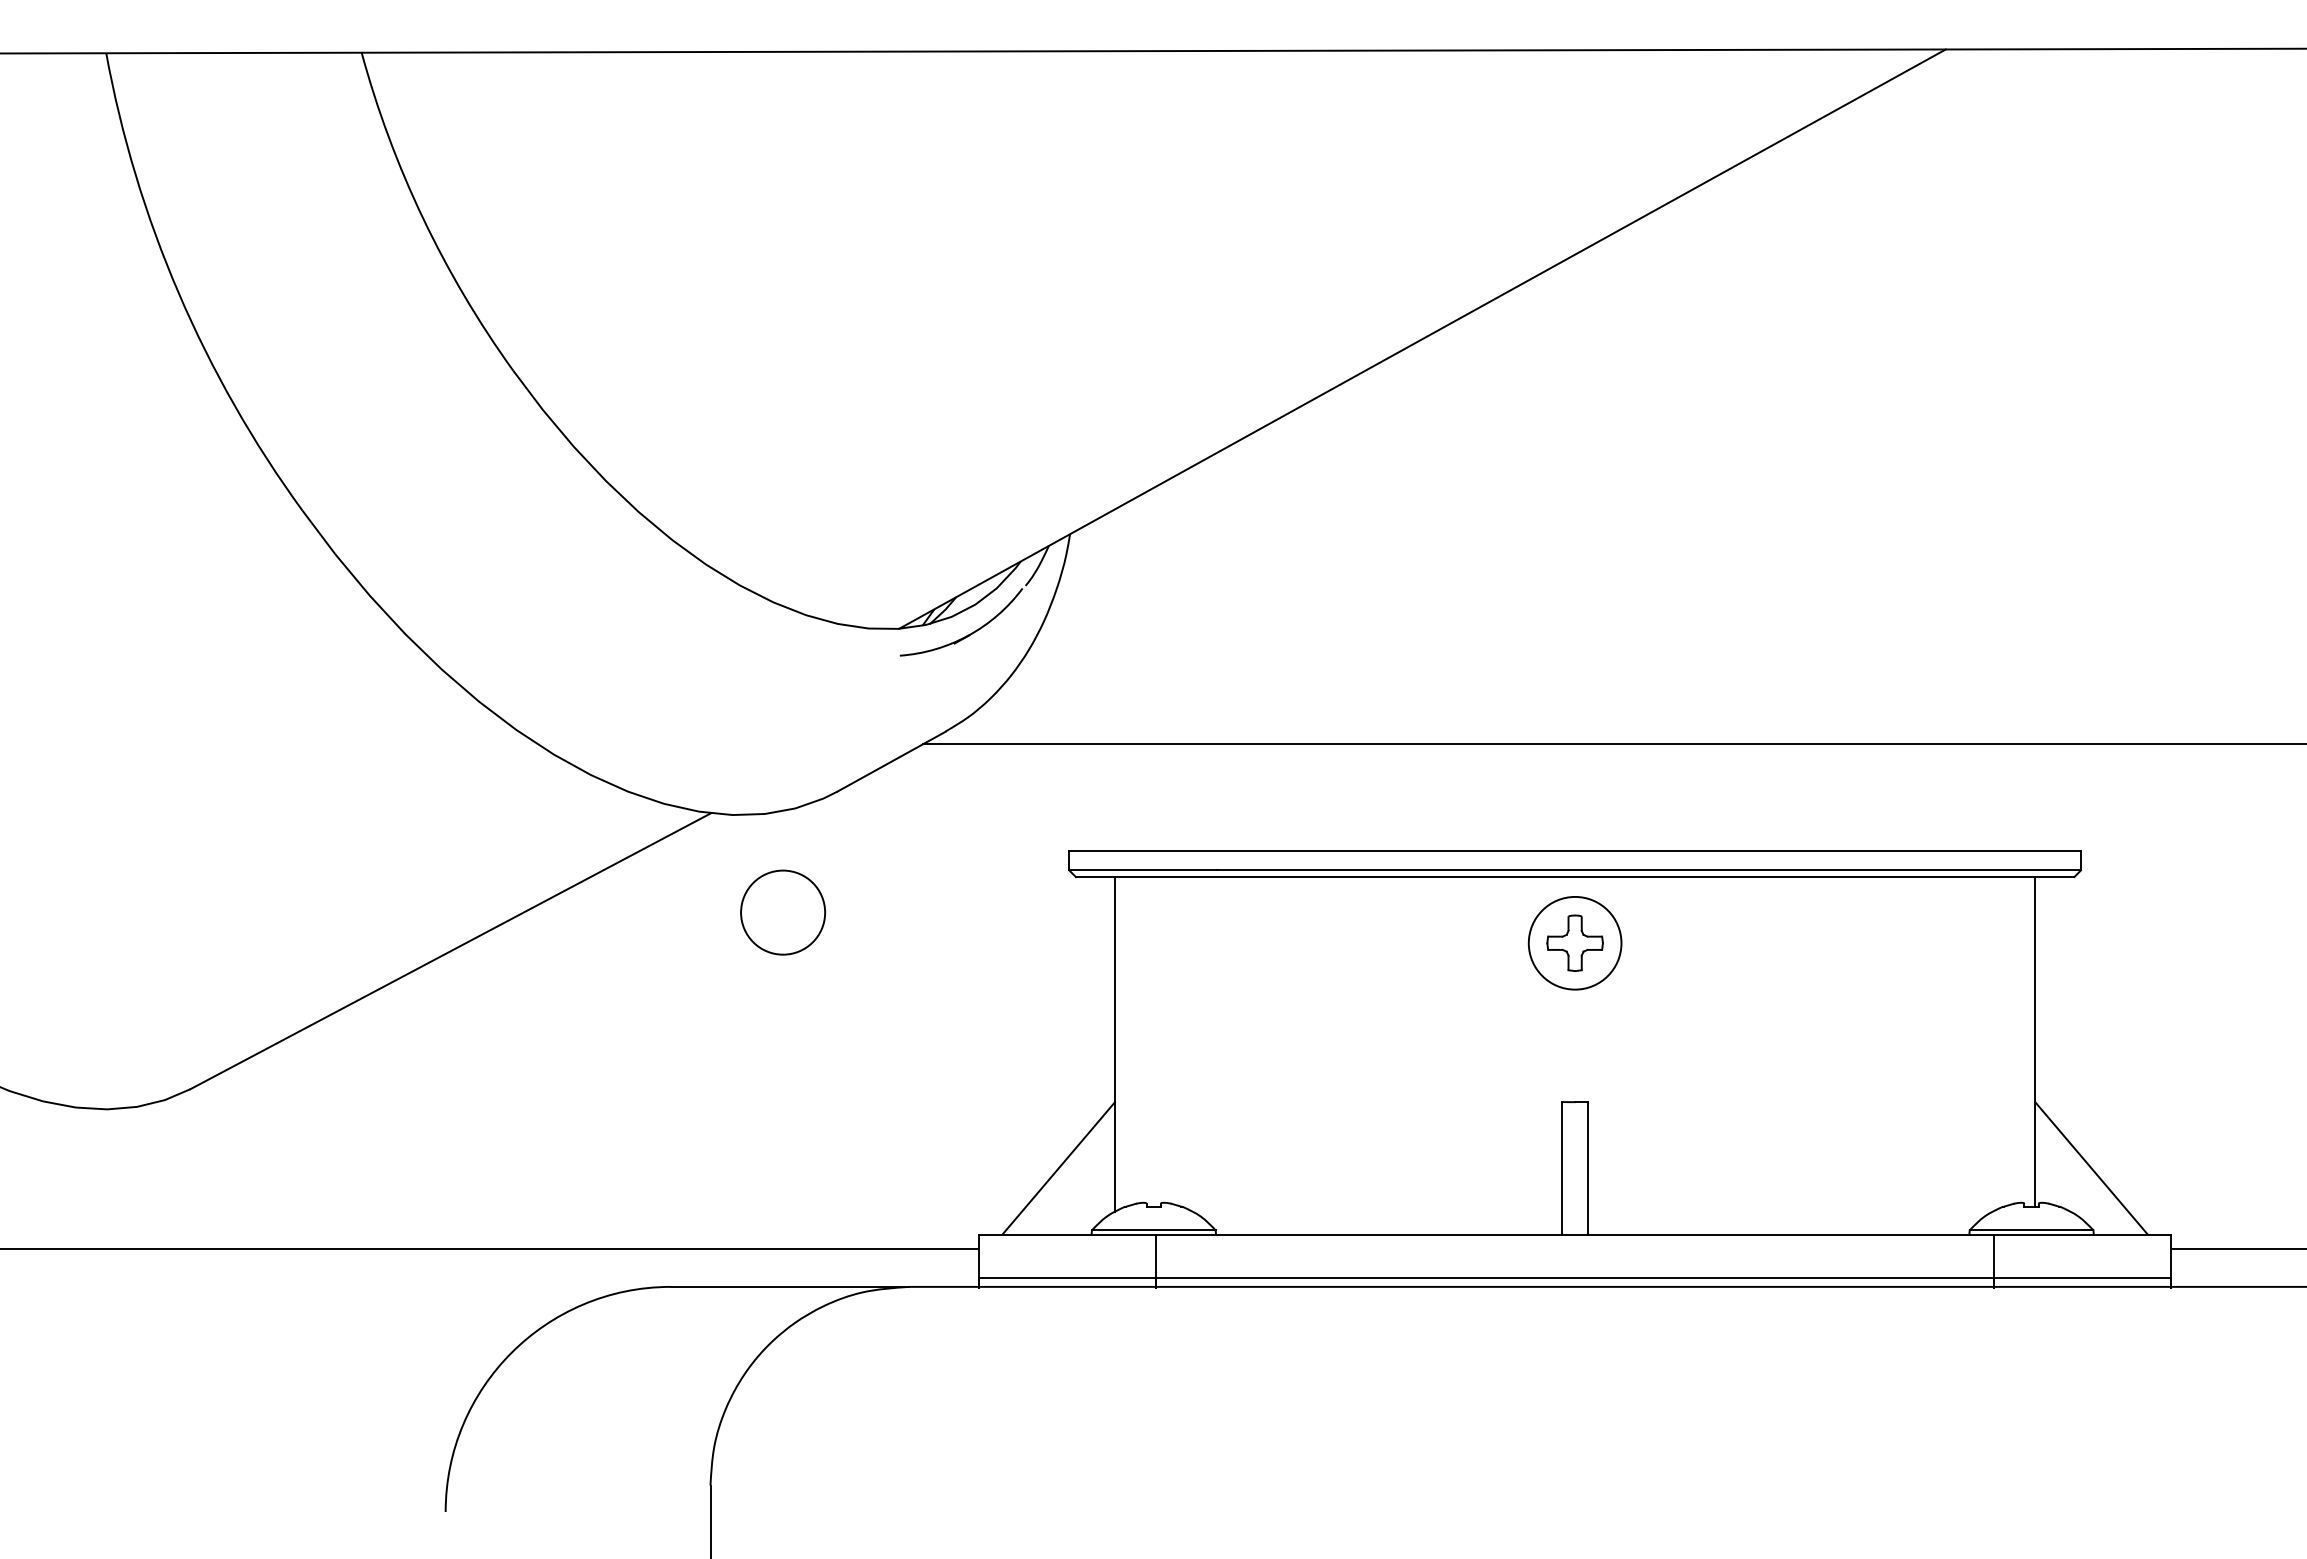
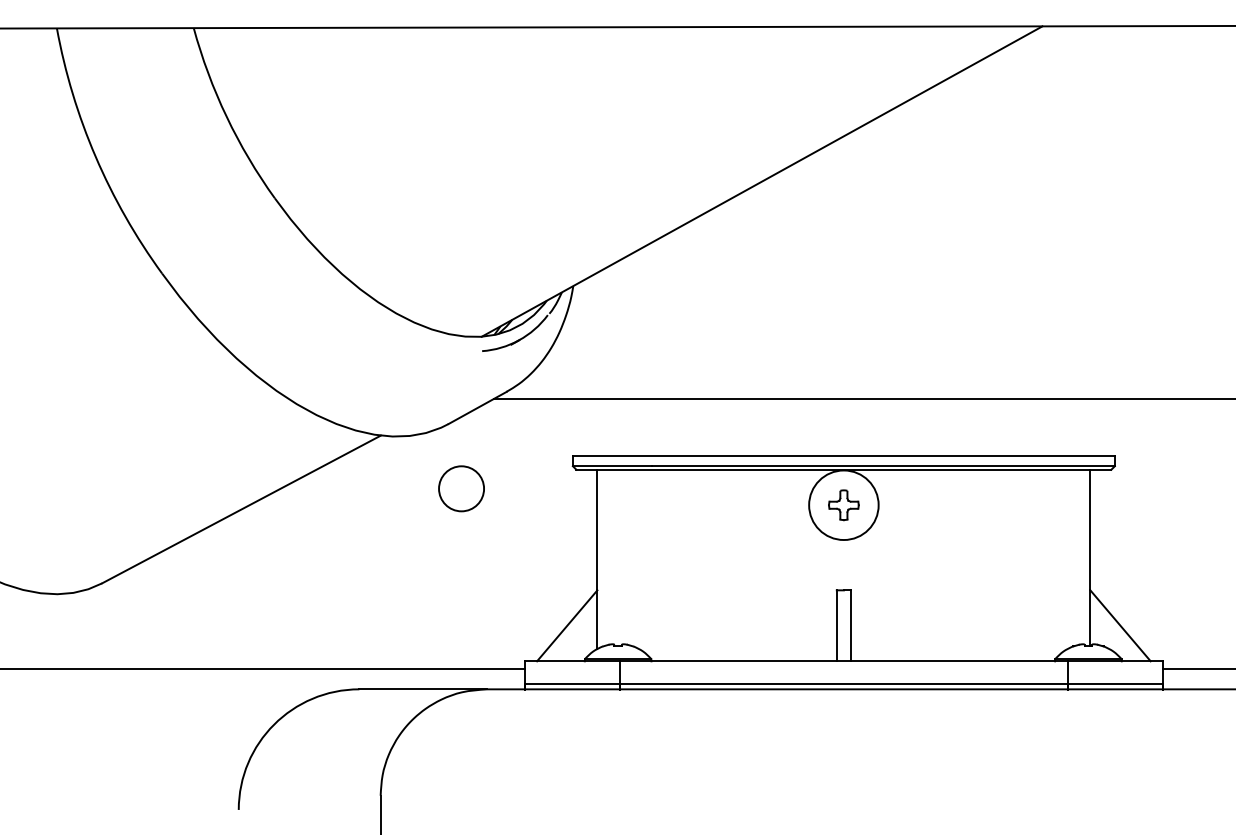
circle: (782, 912) -> (461, 488), moved
circle: (1574, 943) -> (843, 505), size x1.4

